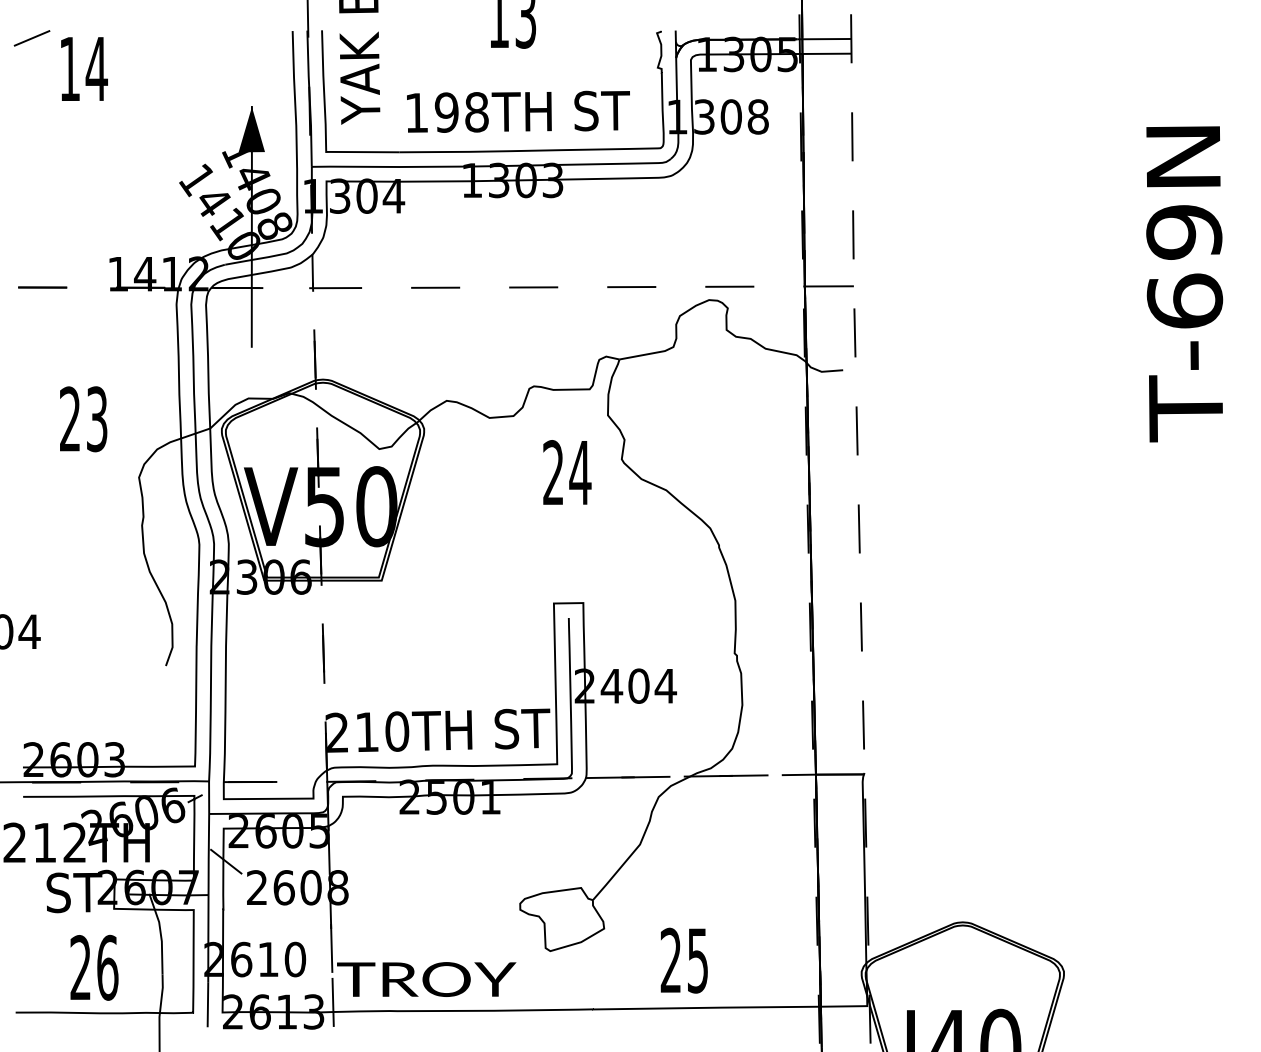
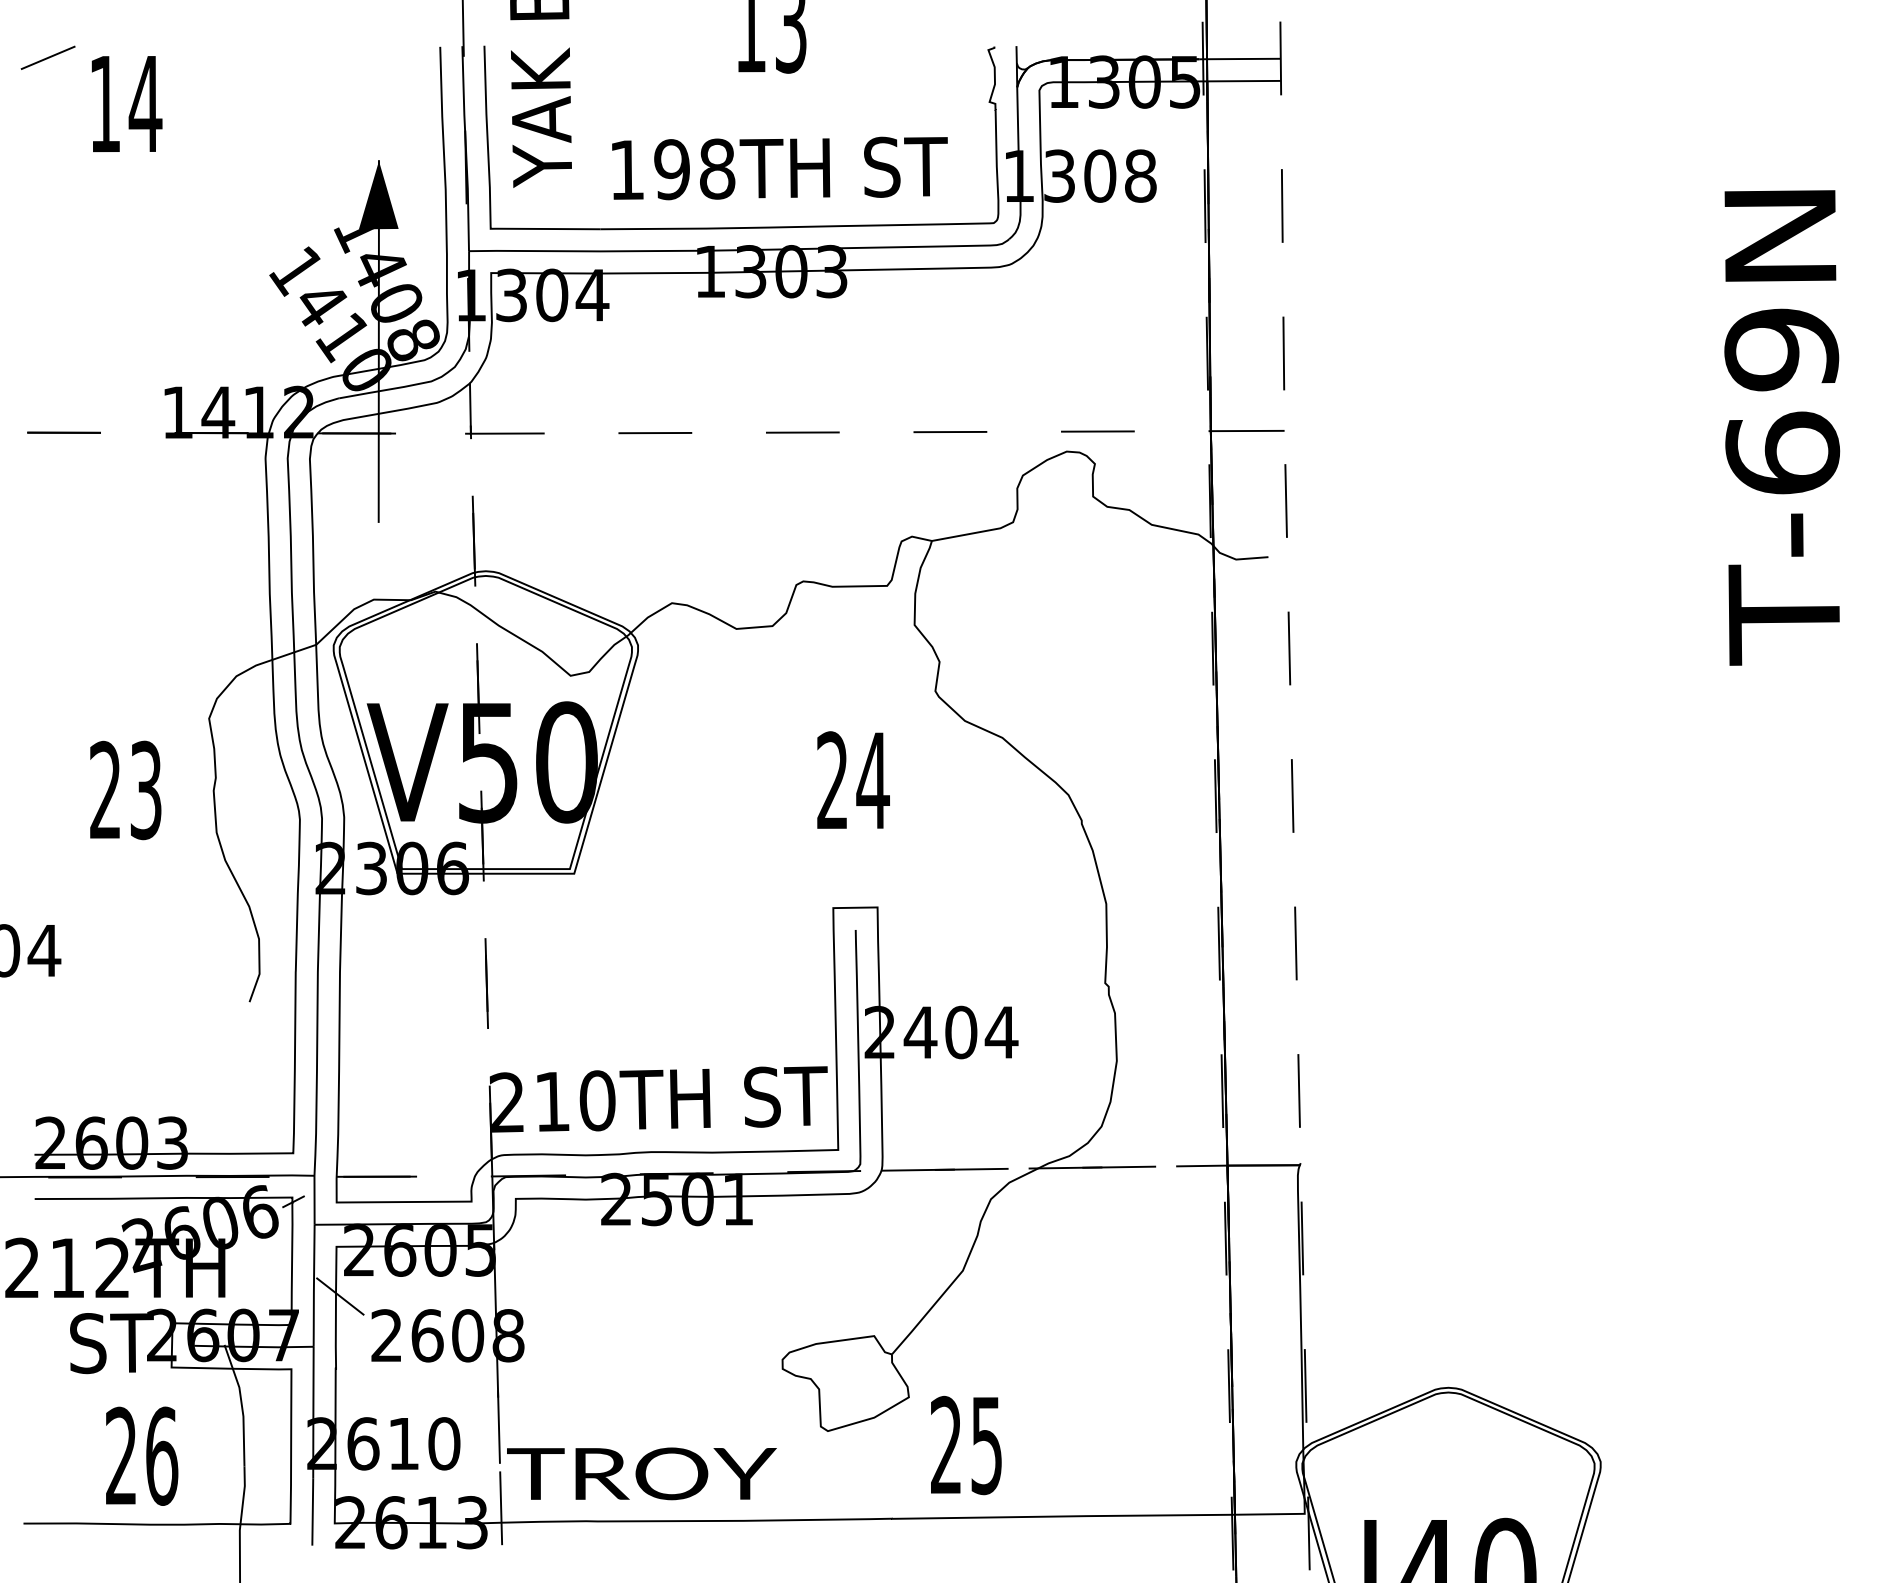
text: (83, 419) -> (125, 790), moved
text: (567, 472) -> (853, 780), moved
text: (683, 960) -> (965, 1445), moved

